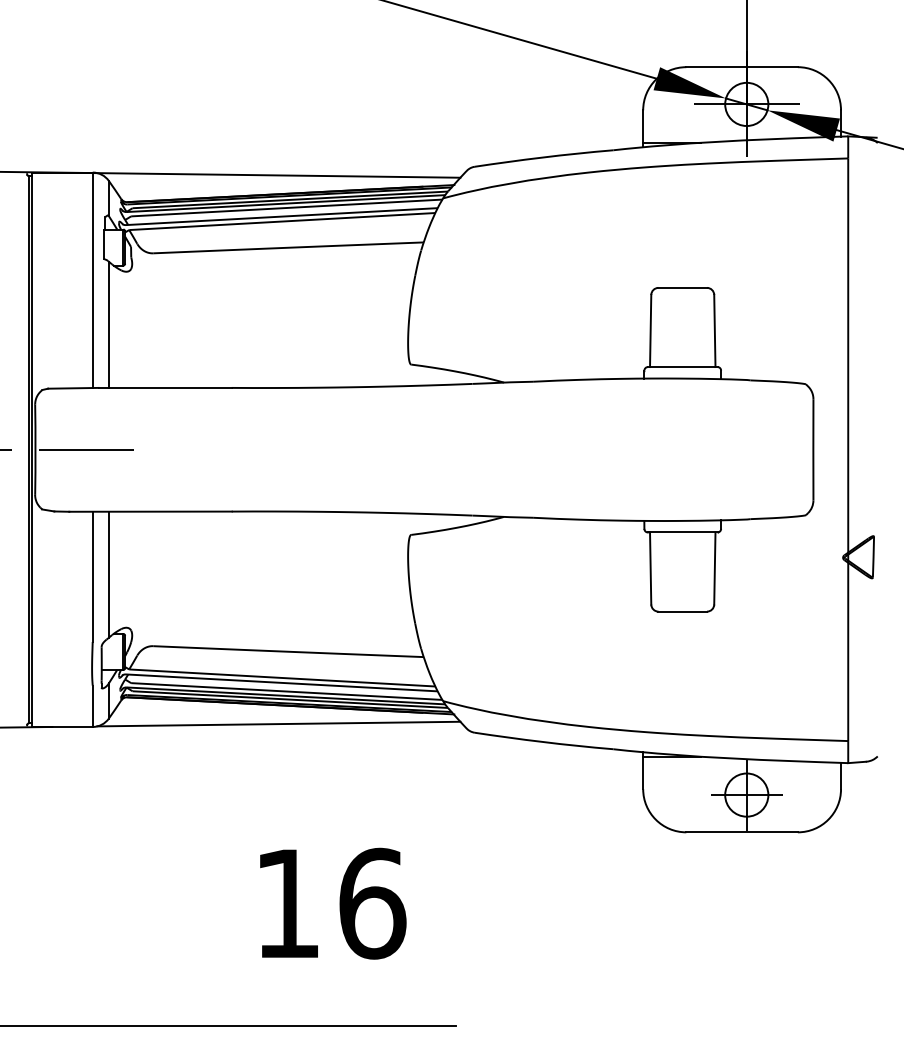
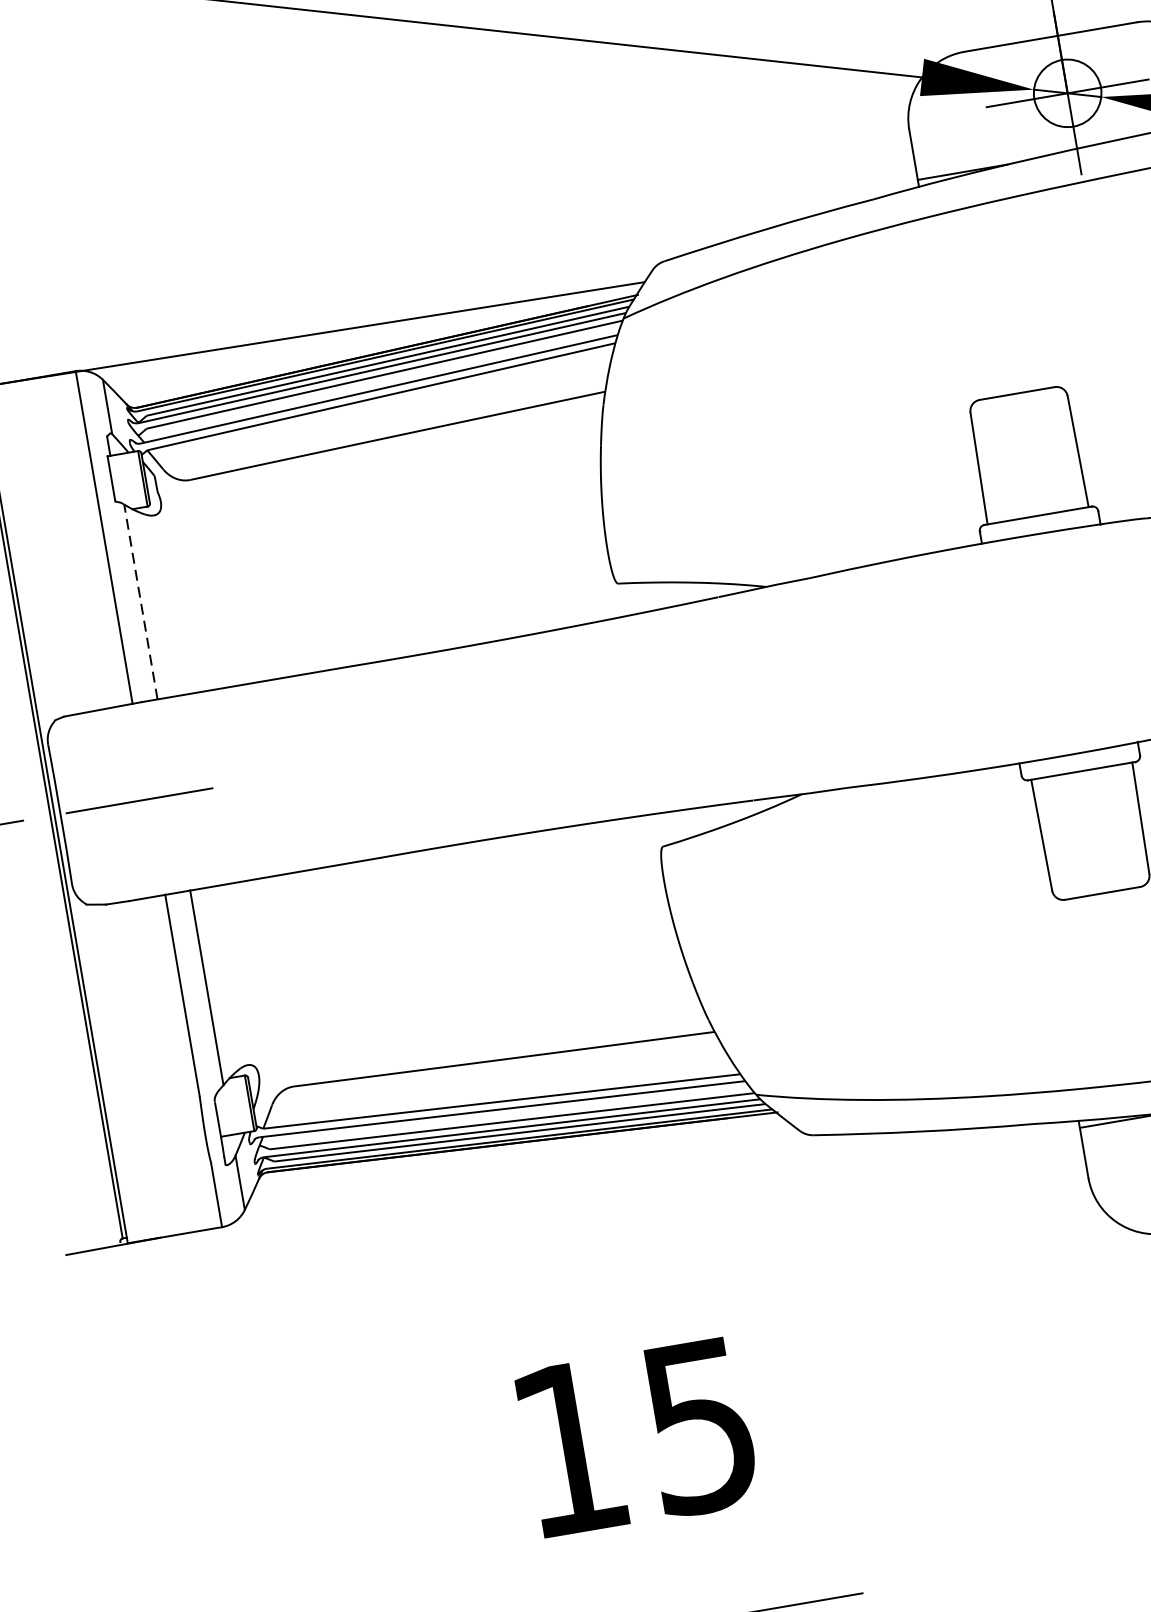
line: (108, 324) -> (140, 601), solid -> dashed
line: (278, 723) -> (508, 1172), removed
text: (372, 903) -> (700, 1425), 16 -> 15

